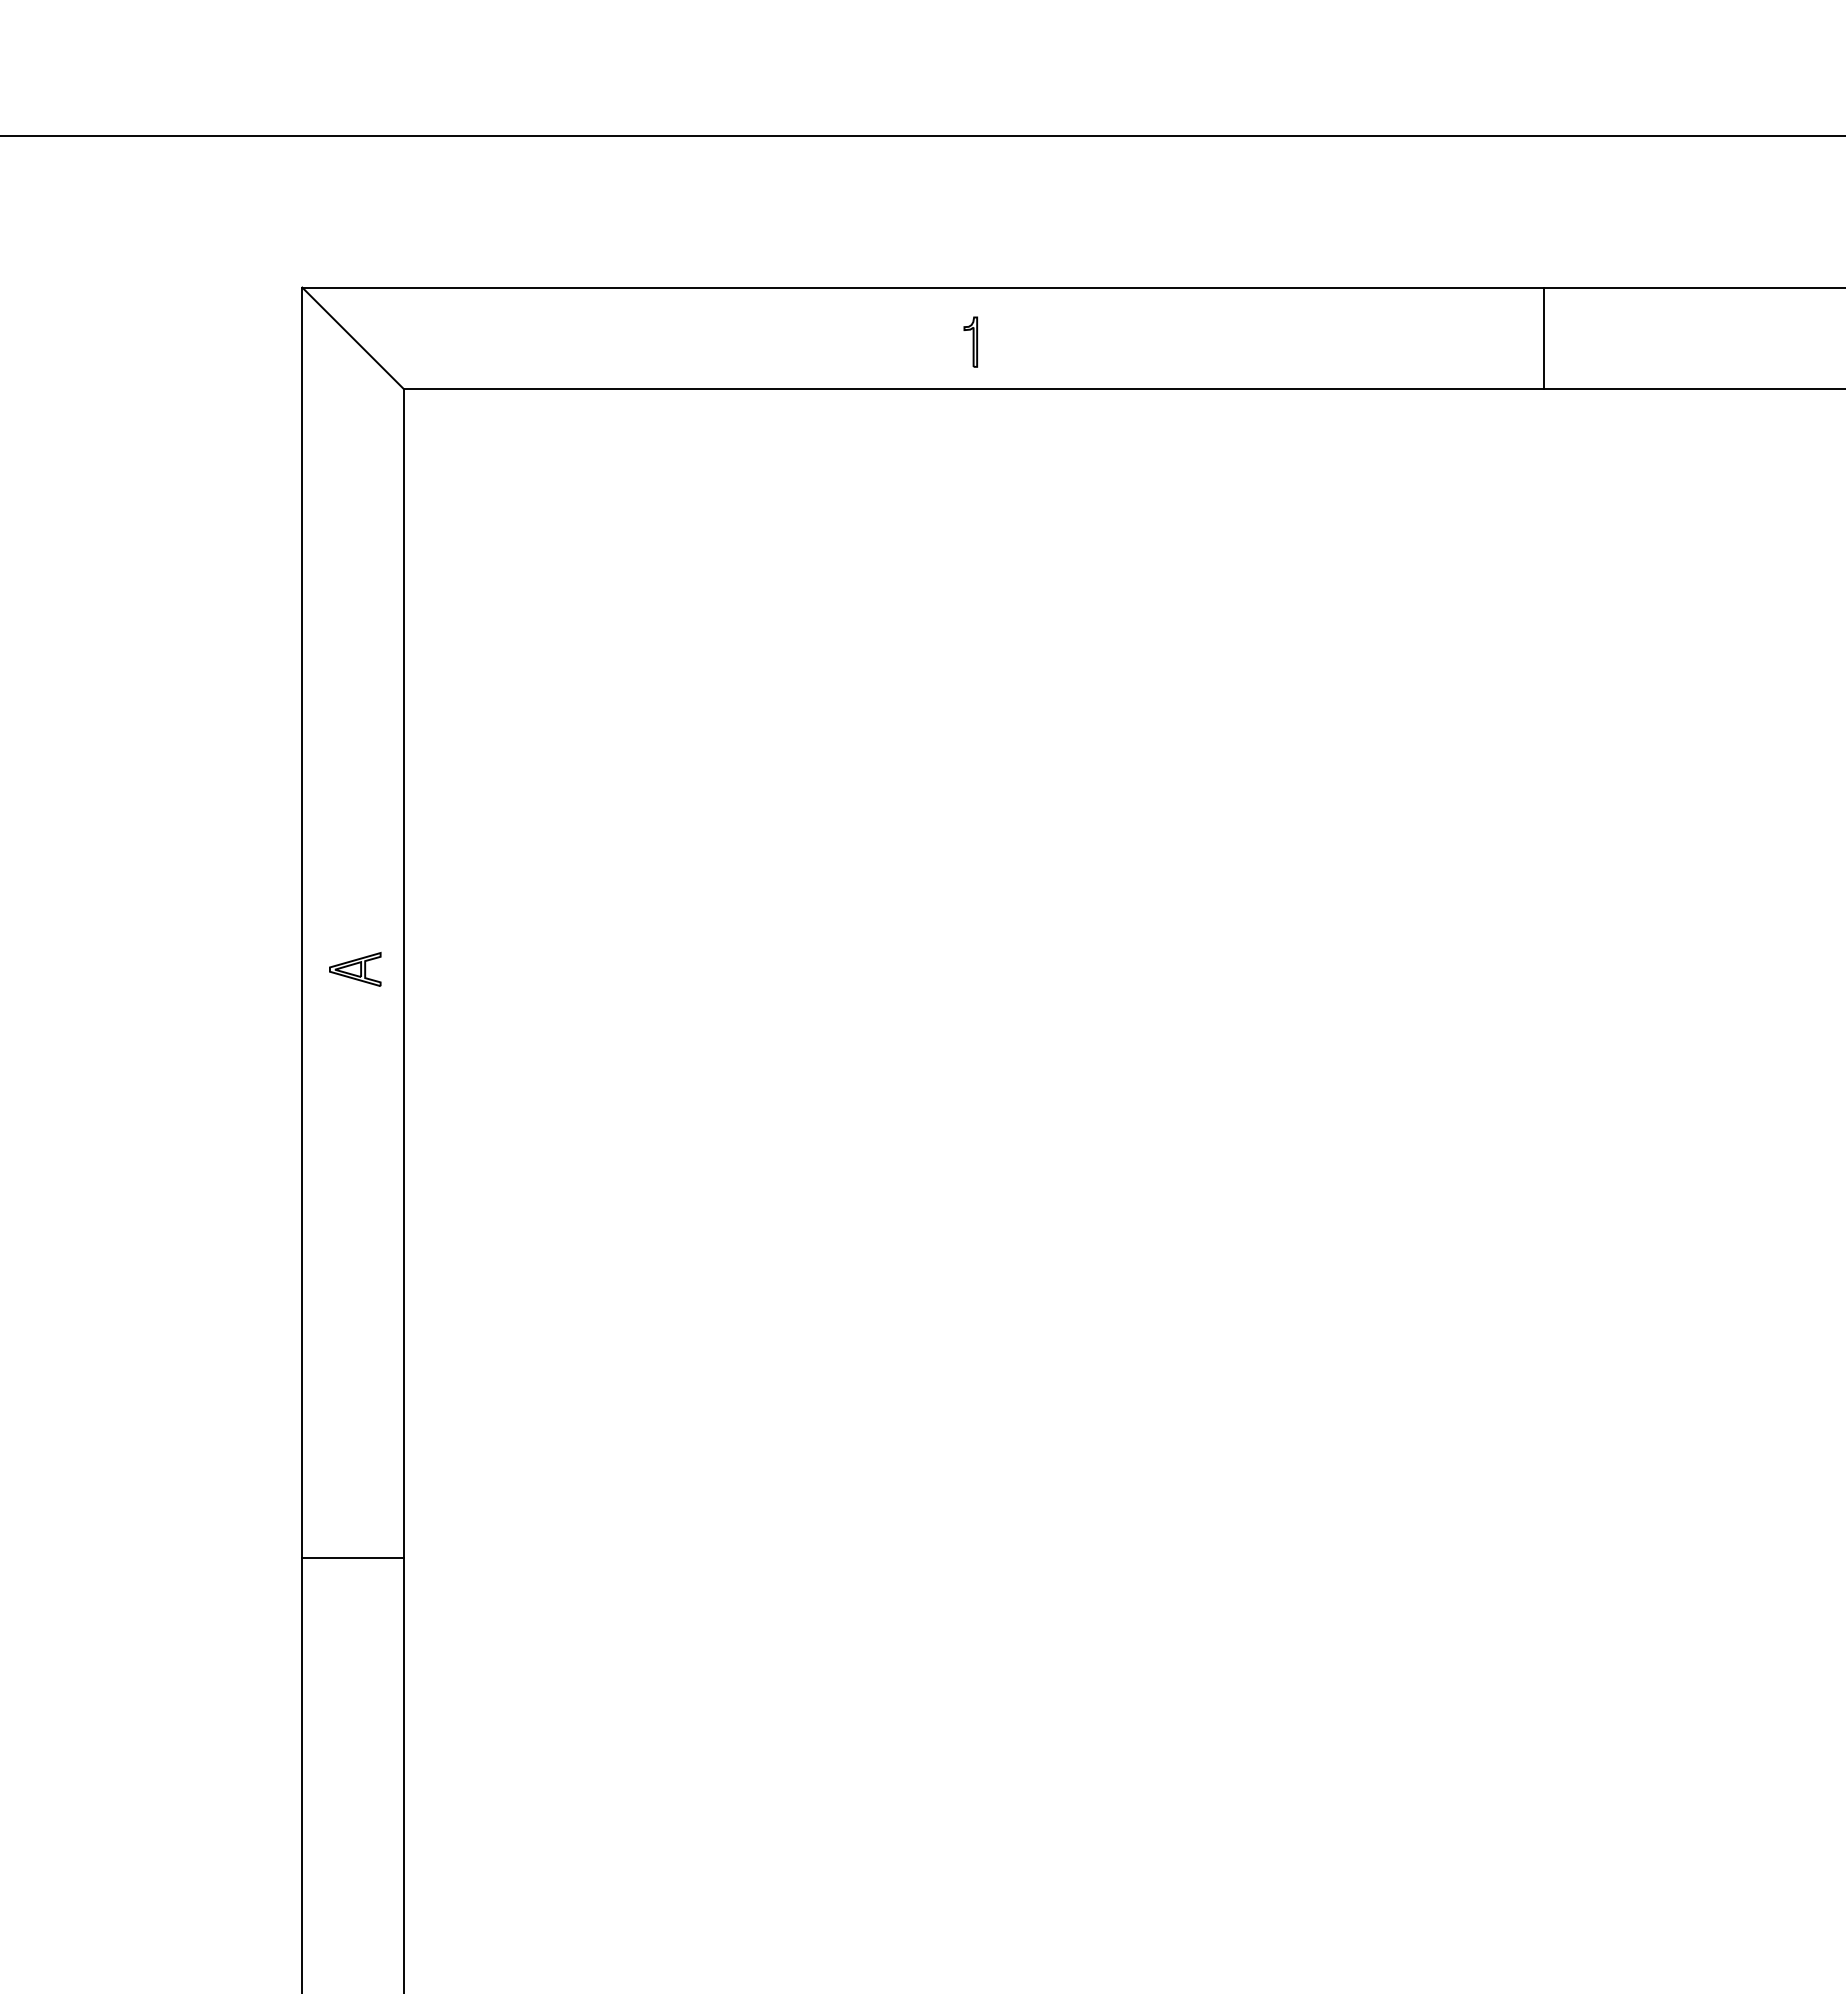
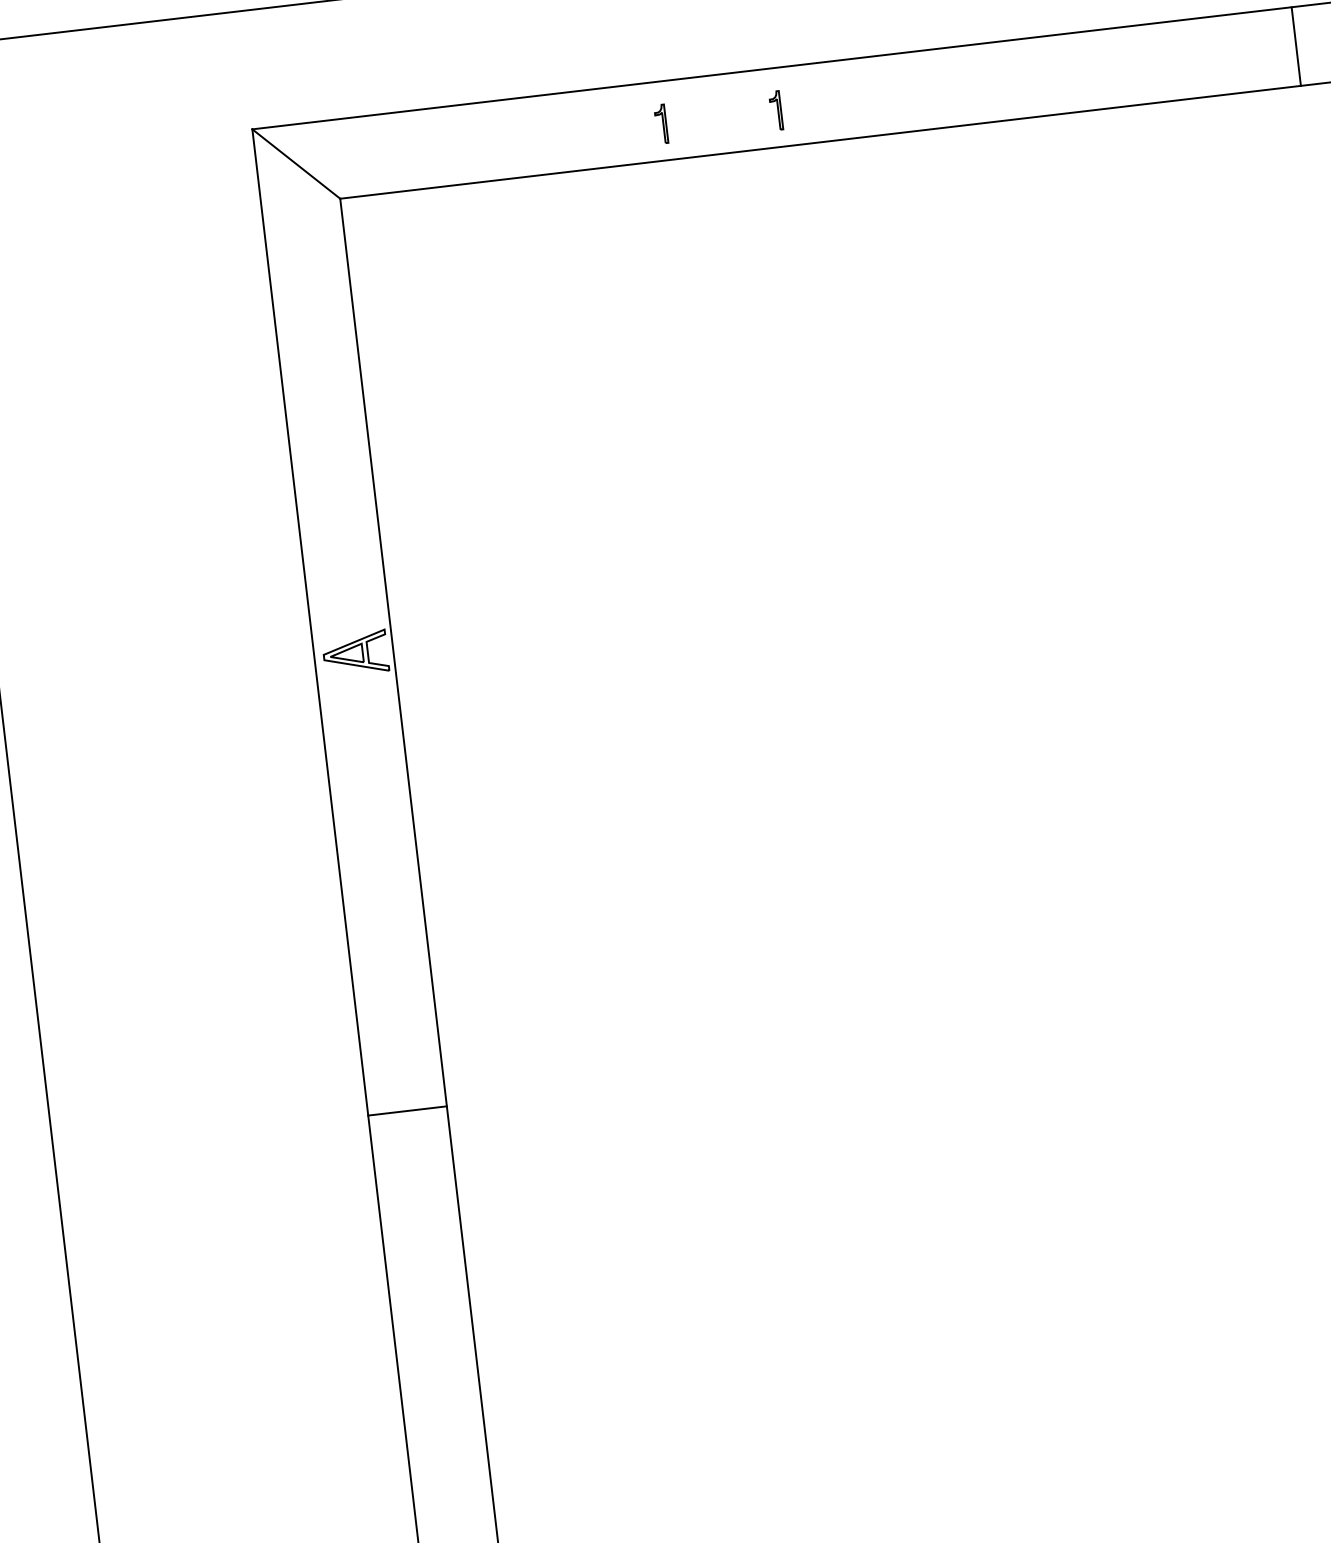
line: (1543, 337) -> (1296, 46), moved
part: (822, 341) -> (660, 123), added
part: (355, 969) -> (355, 653), size x1.6

